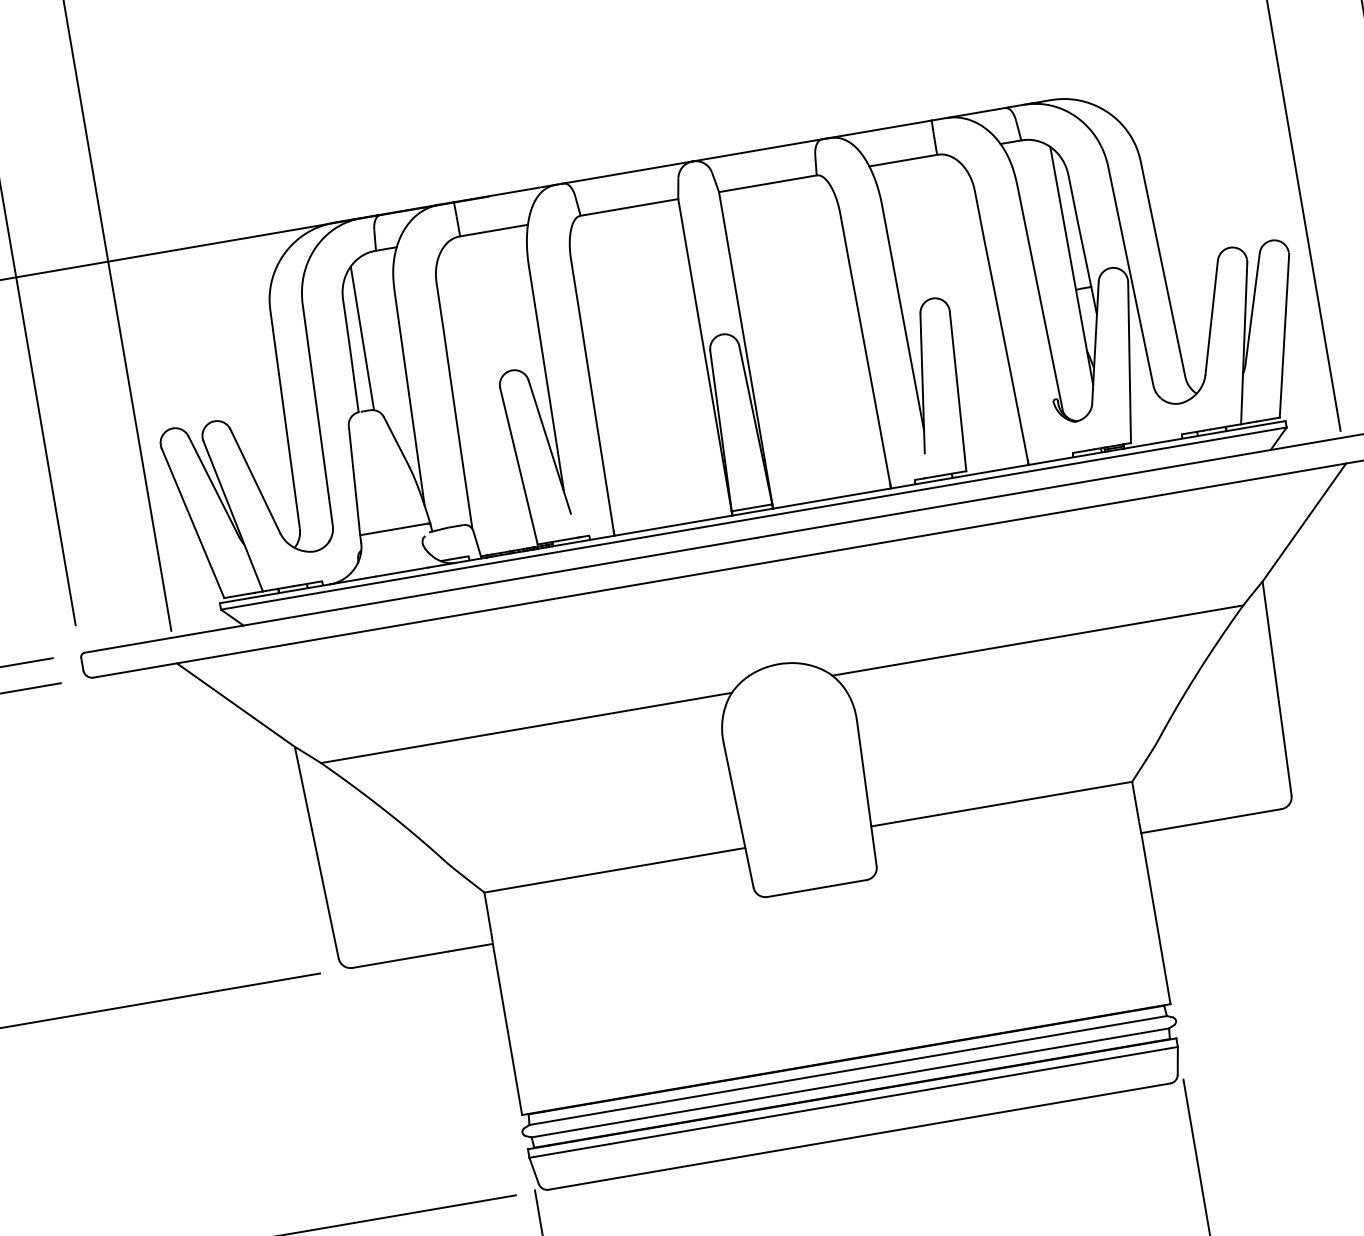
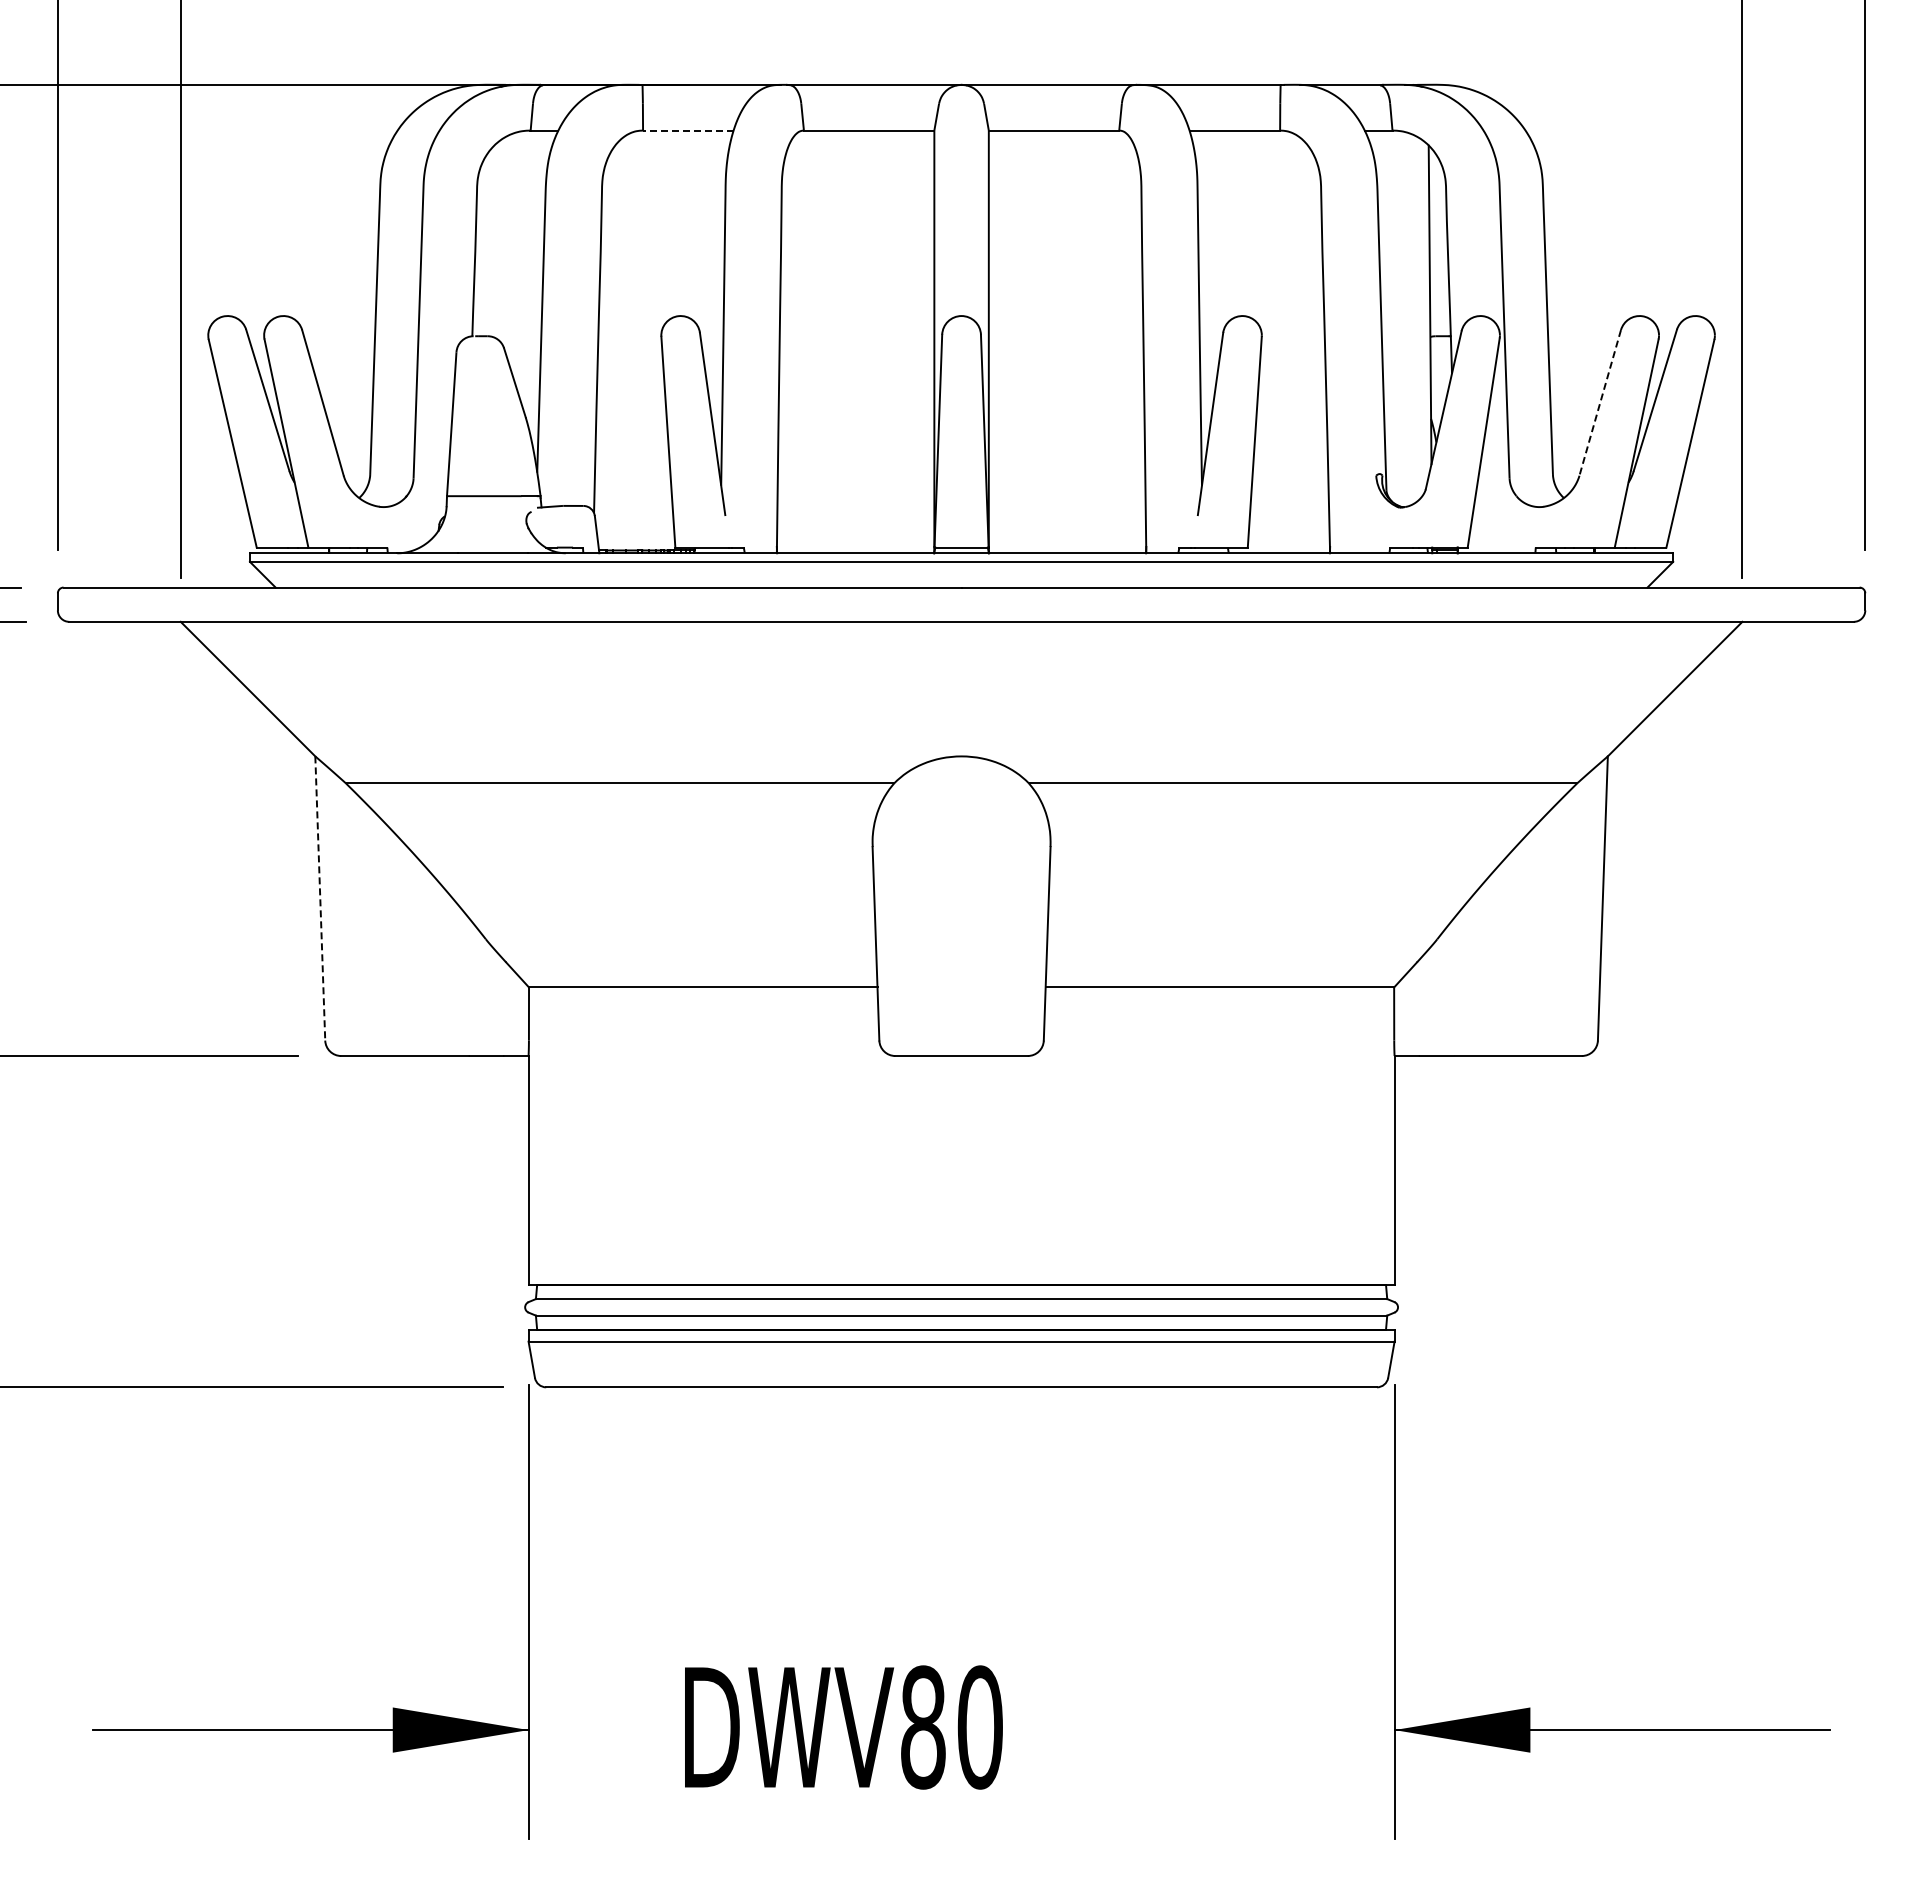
line: (493, 230) -> (687, 130), solid -> dashed
line: (1211, 317) -> (1600, 402), solid -> dashed
line: (362, 338) -> (493, 241), removed
line: (317, 853) -> (320, 899), solid -> dashed

